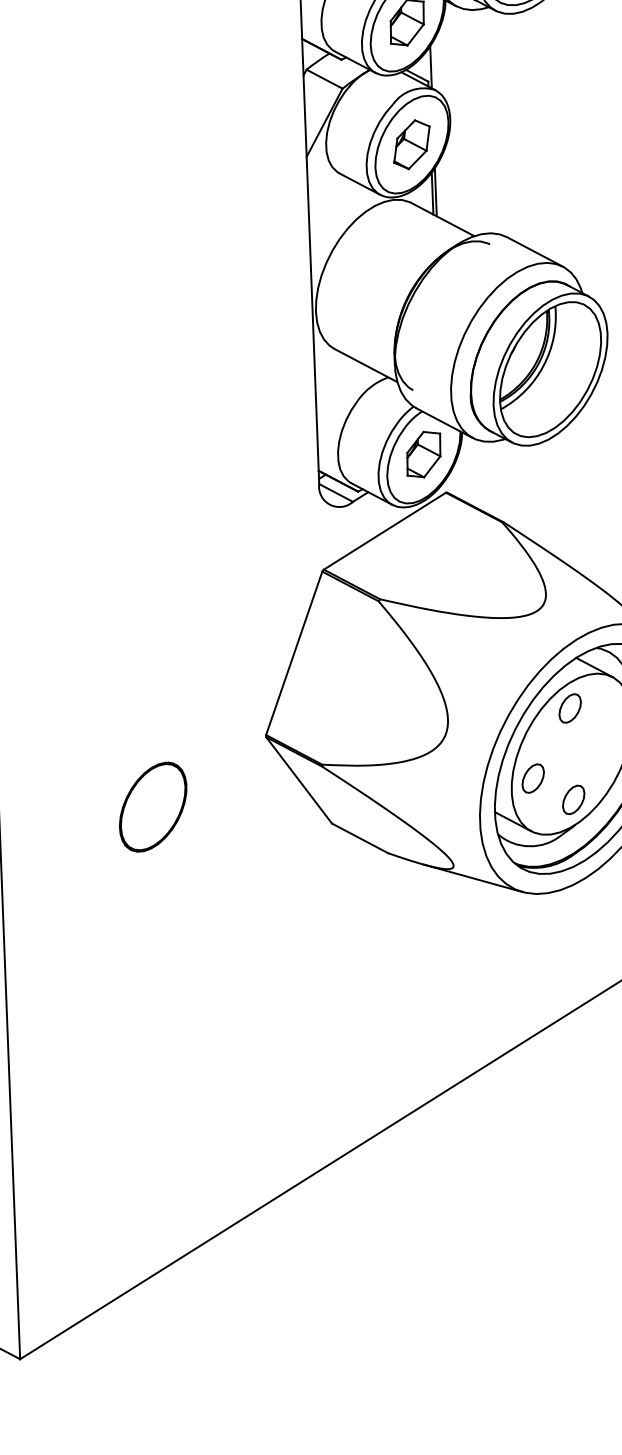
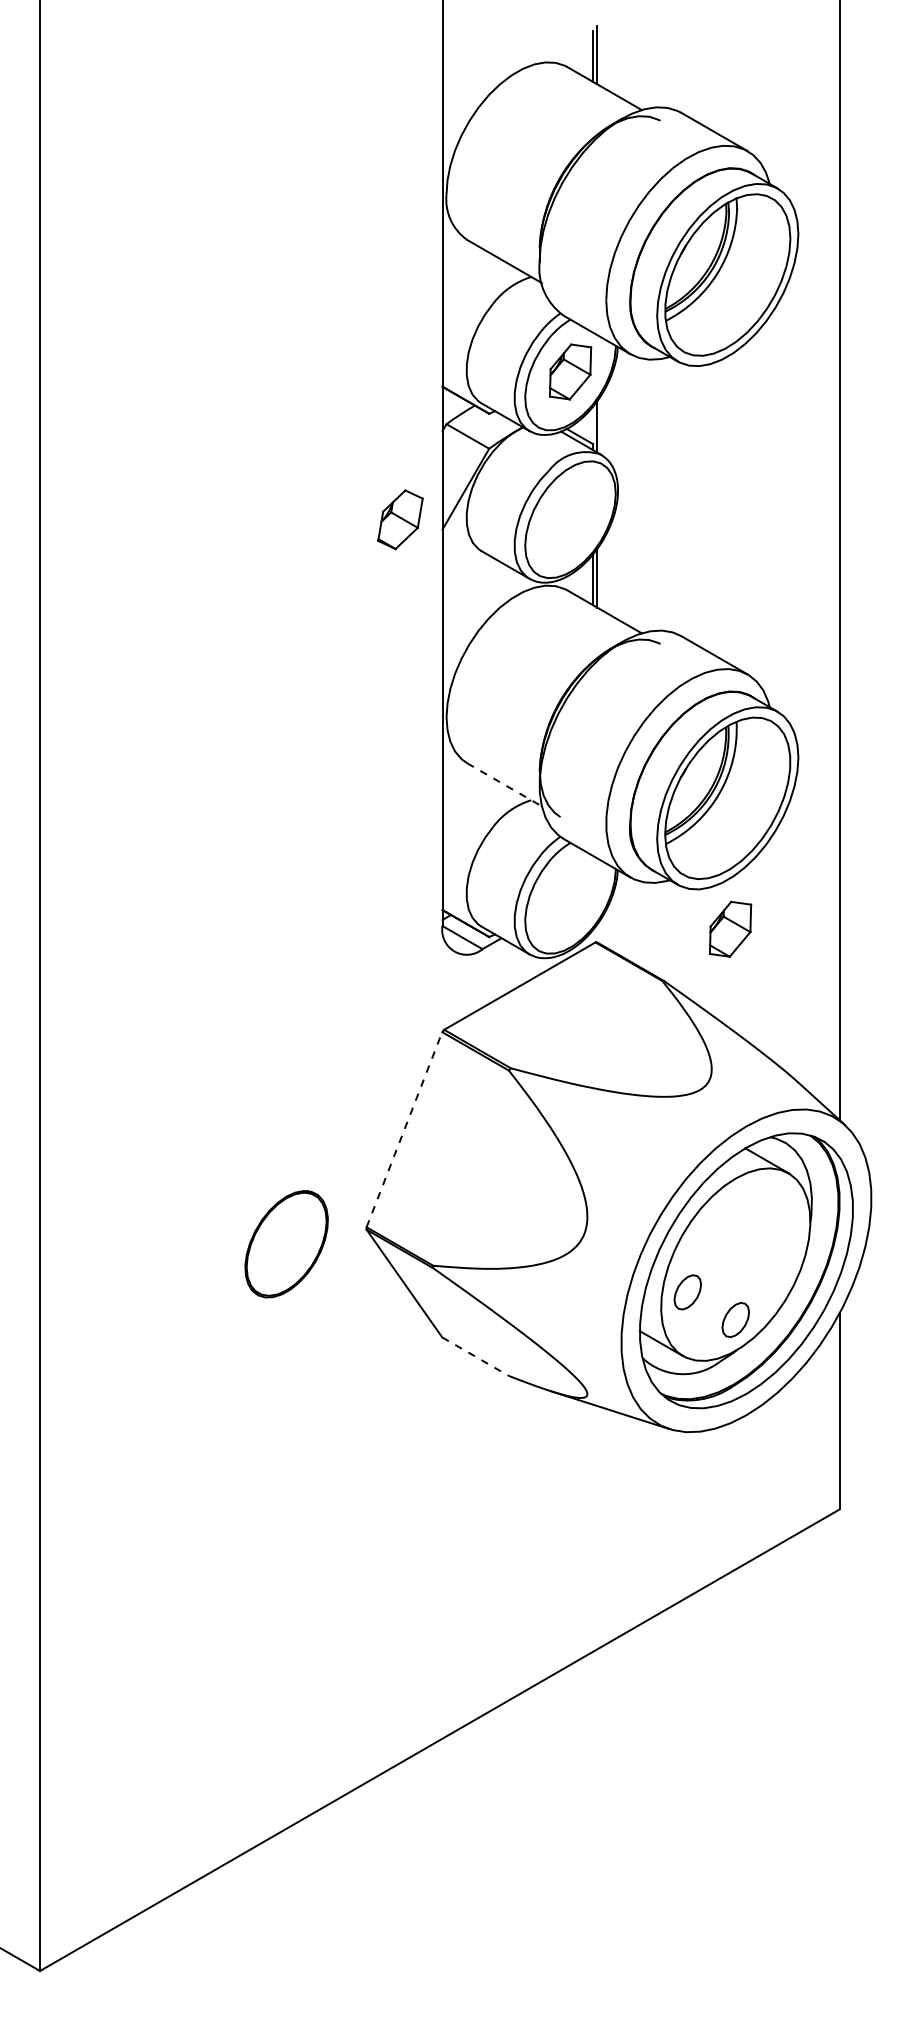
part: (411, 144) -> (400, 519), moved
line: (366, 366) -> (505, 785), solid -> dashed
part: (423, 453) -> (730, 928), moved
line: (294, 653) -> (404, 1129), solid -> dashed
part: (569, 708) -> (735, 1209), removed
part: (153, 807) -> (286, 1244), moved
line: (360, 838) -> (476, 1356), solid -> dashed

